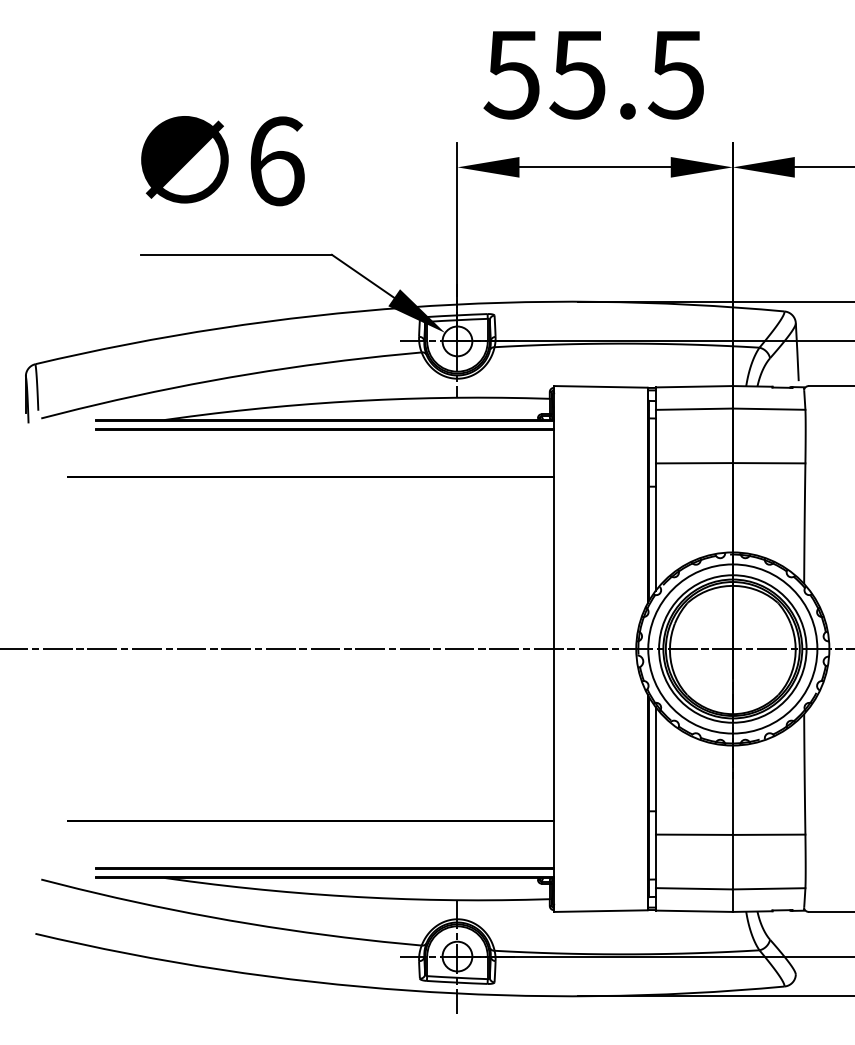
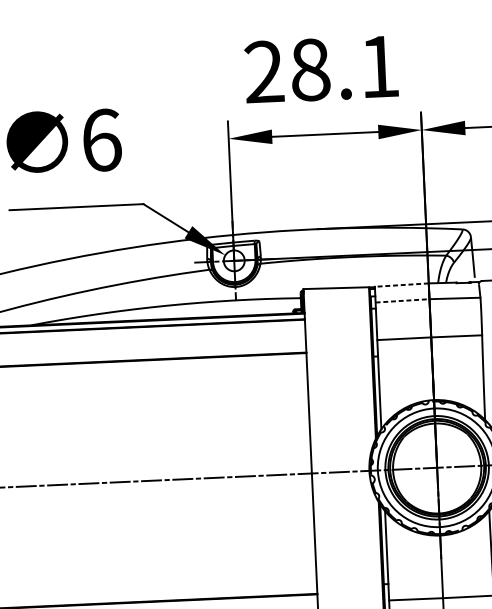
text: (593, 74) -> (321, 69), 55.5 -> 28.1
line: (693, 386) -> (401, 284), solid -> dashed
line: (694, 409) -> (402, 301), solid -> dashed

